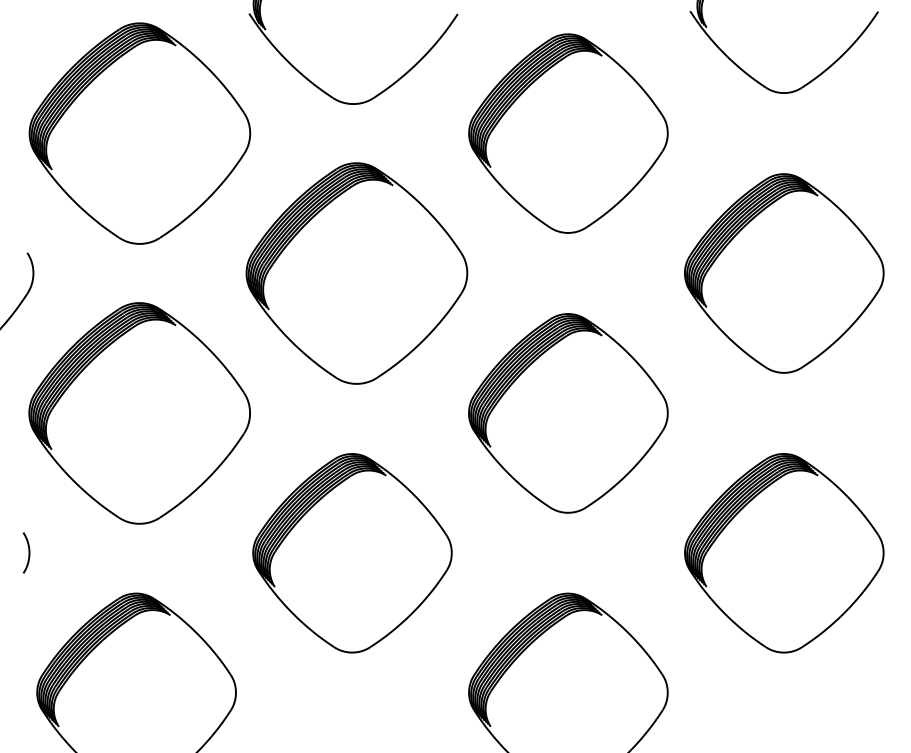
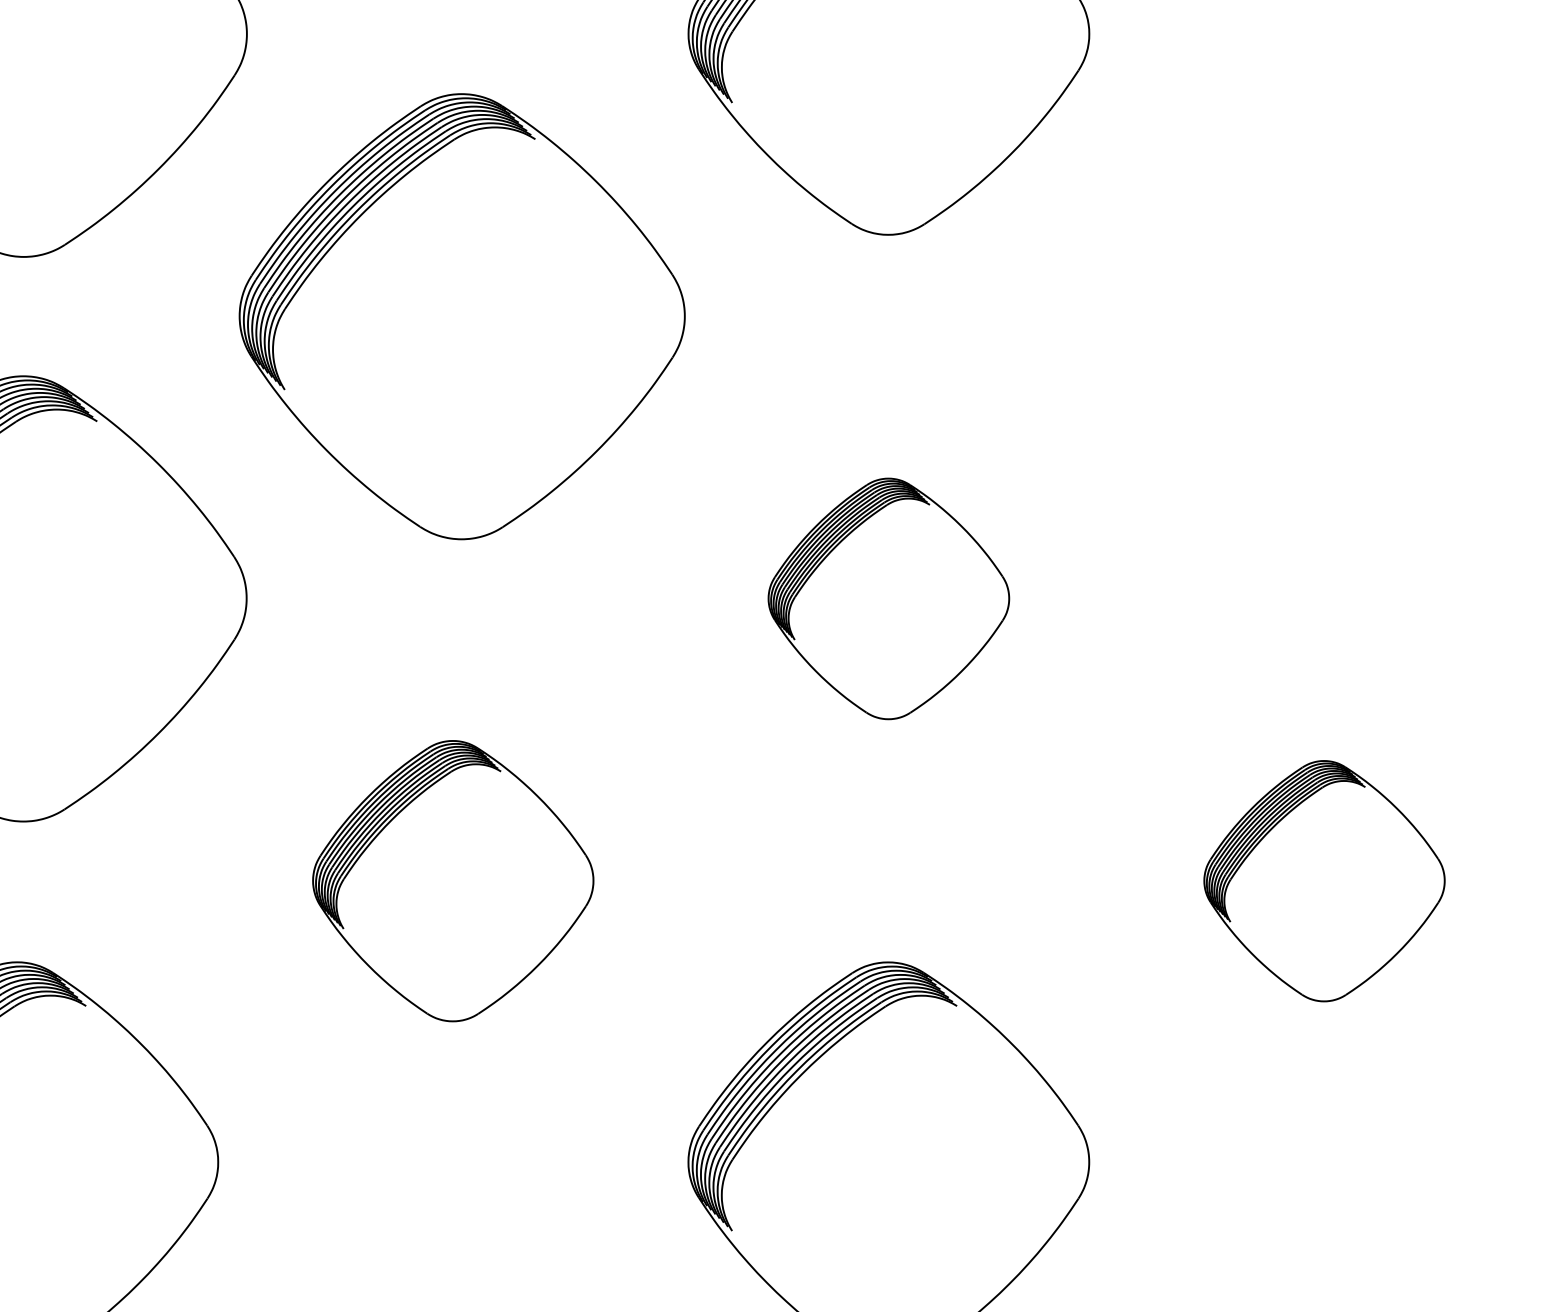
part: (784, 273) -> (1324, 316), removed
part: (568, 413) -> (889, 599), size x0.6
part: (352, 553) -> (453, 881), size x0.7
part: (784, 553) -> (1324, 881), size x0.6

